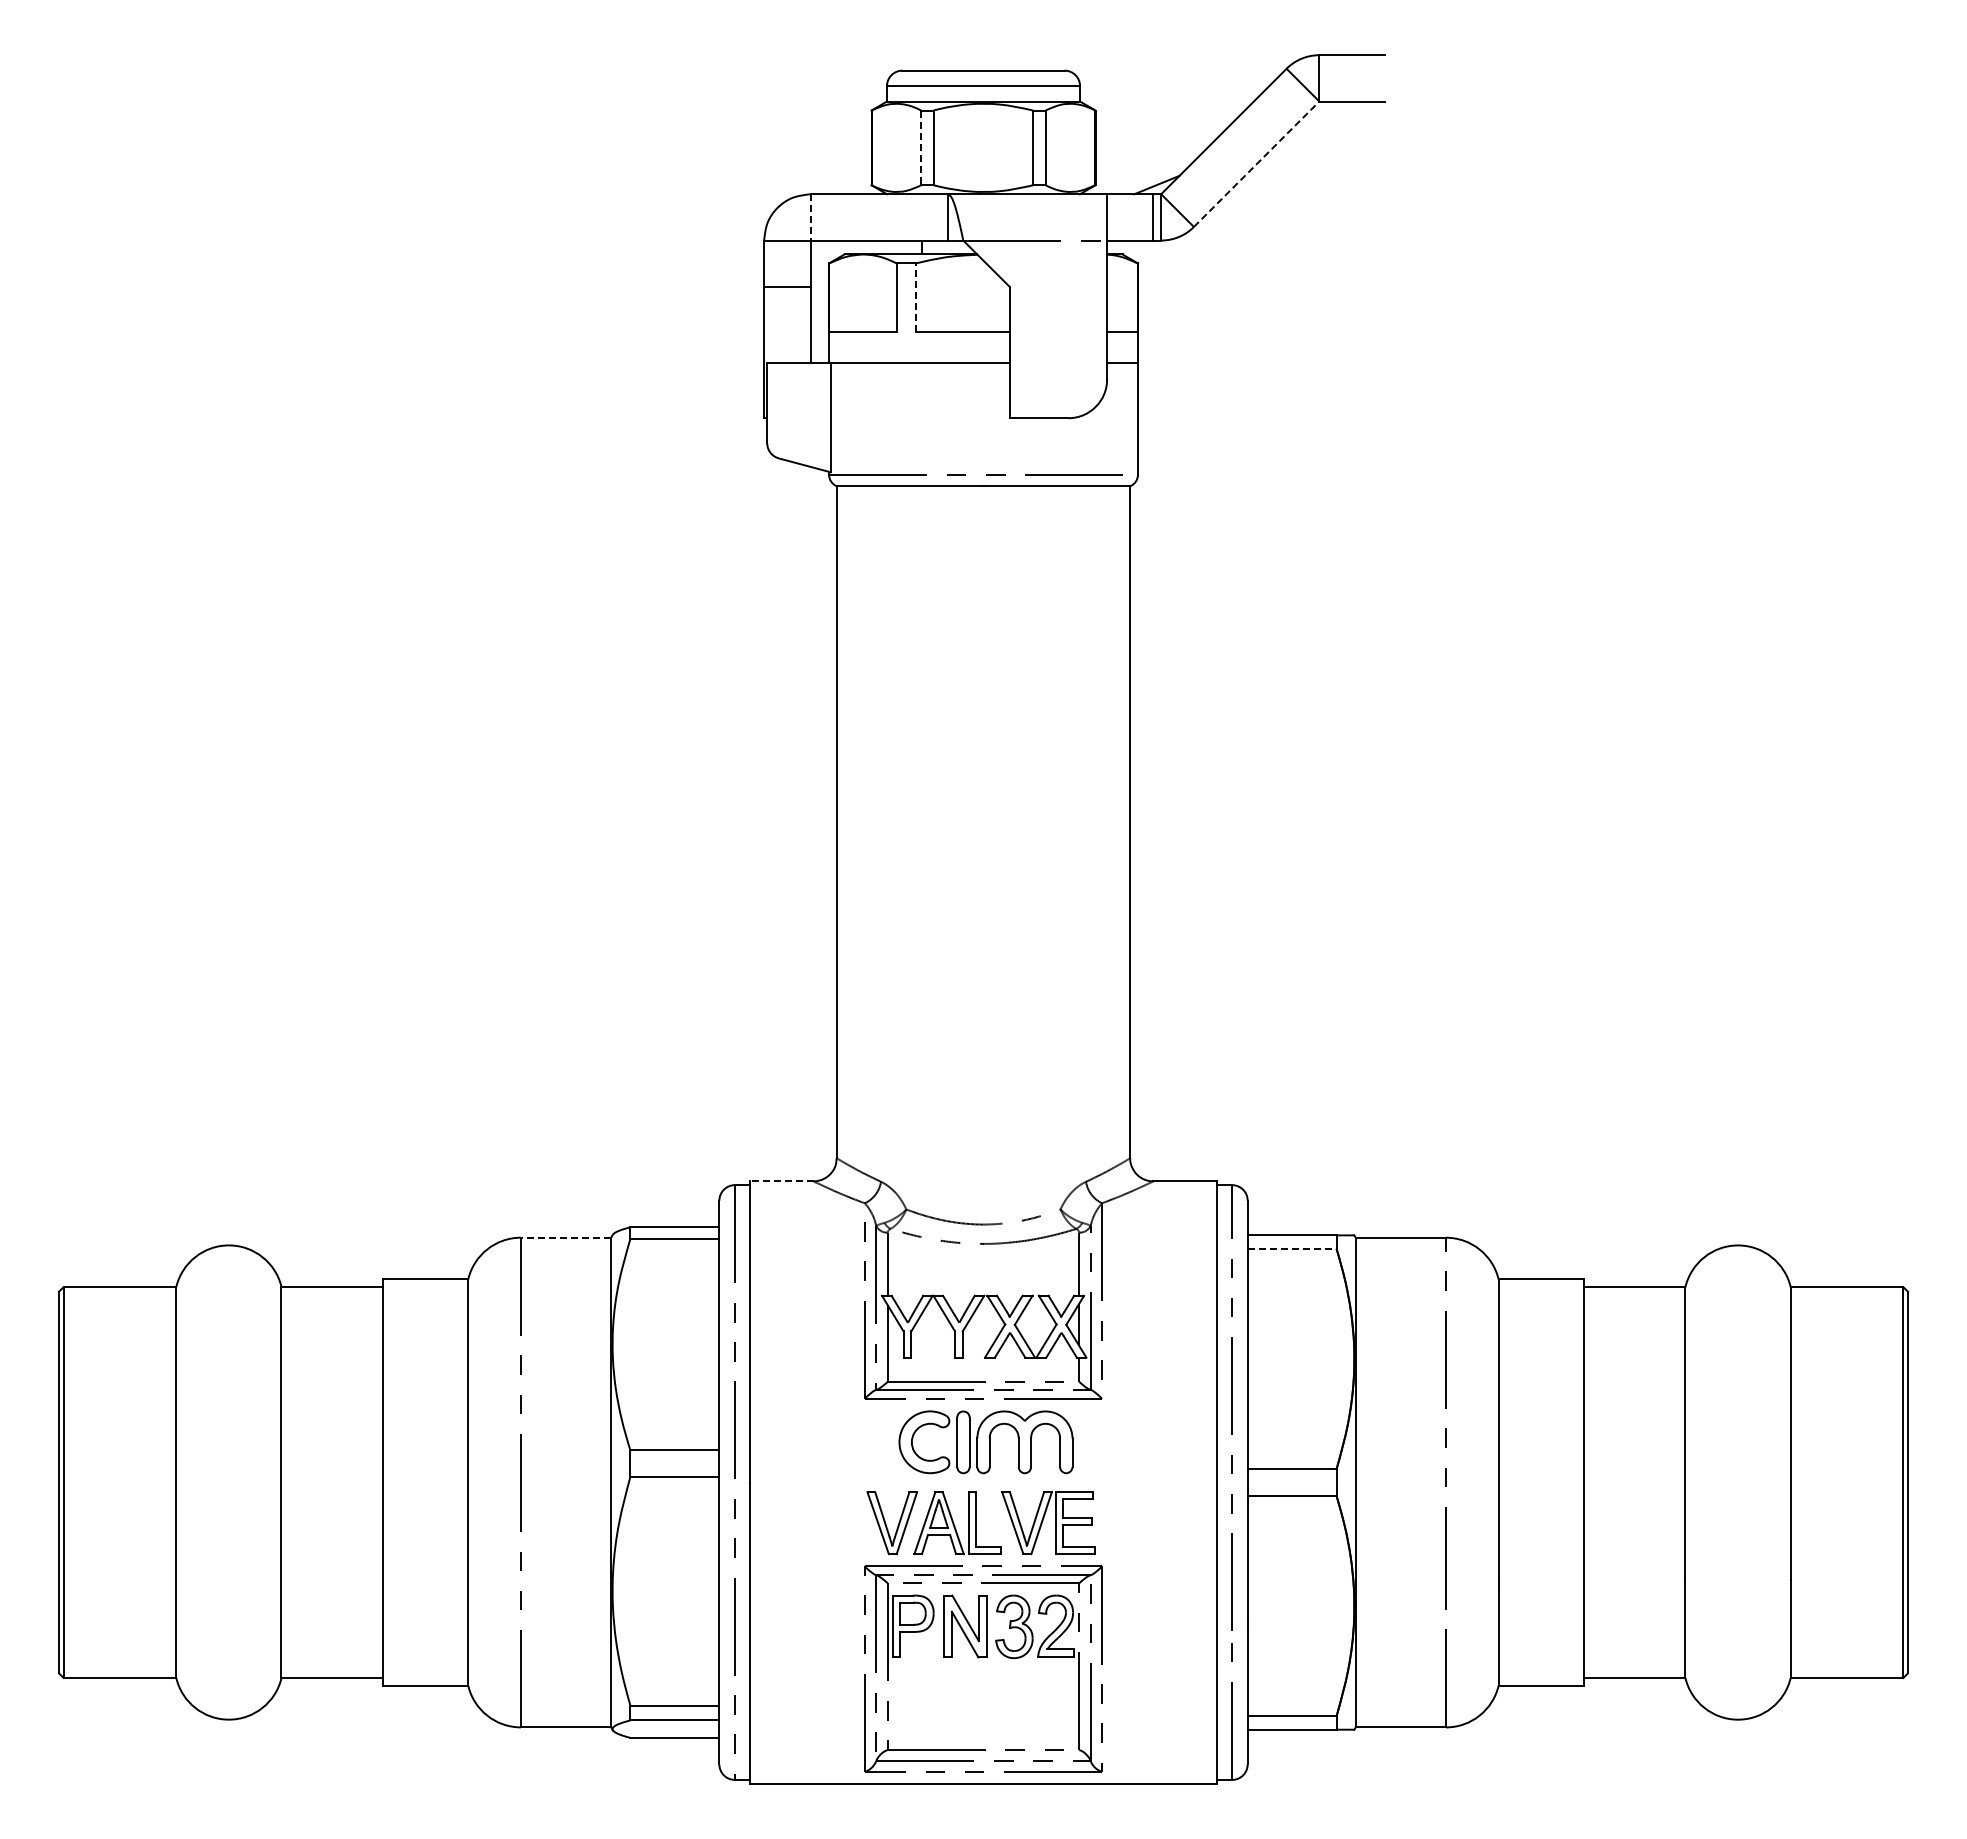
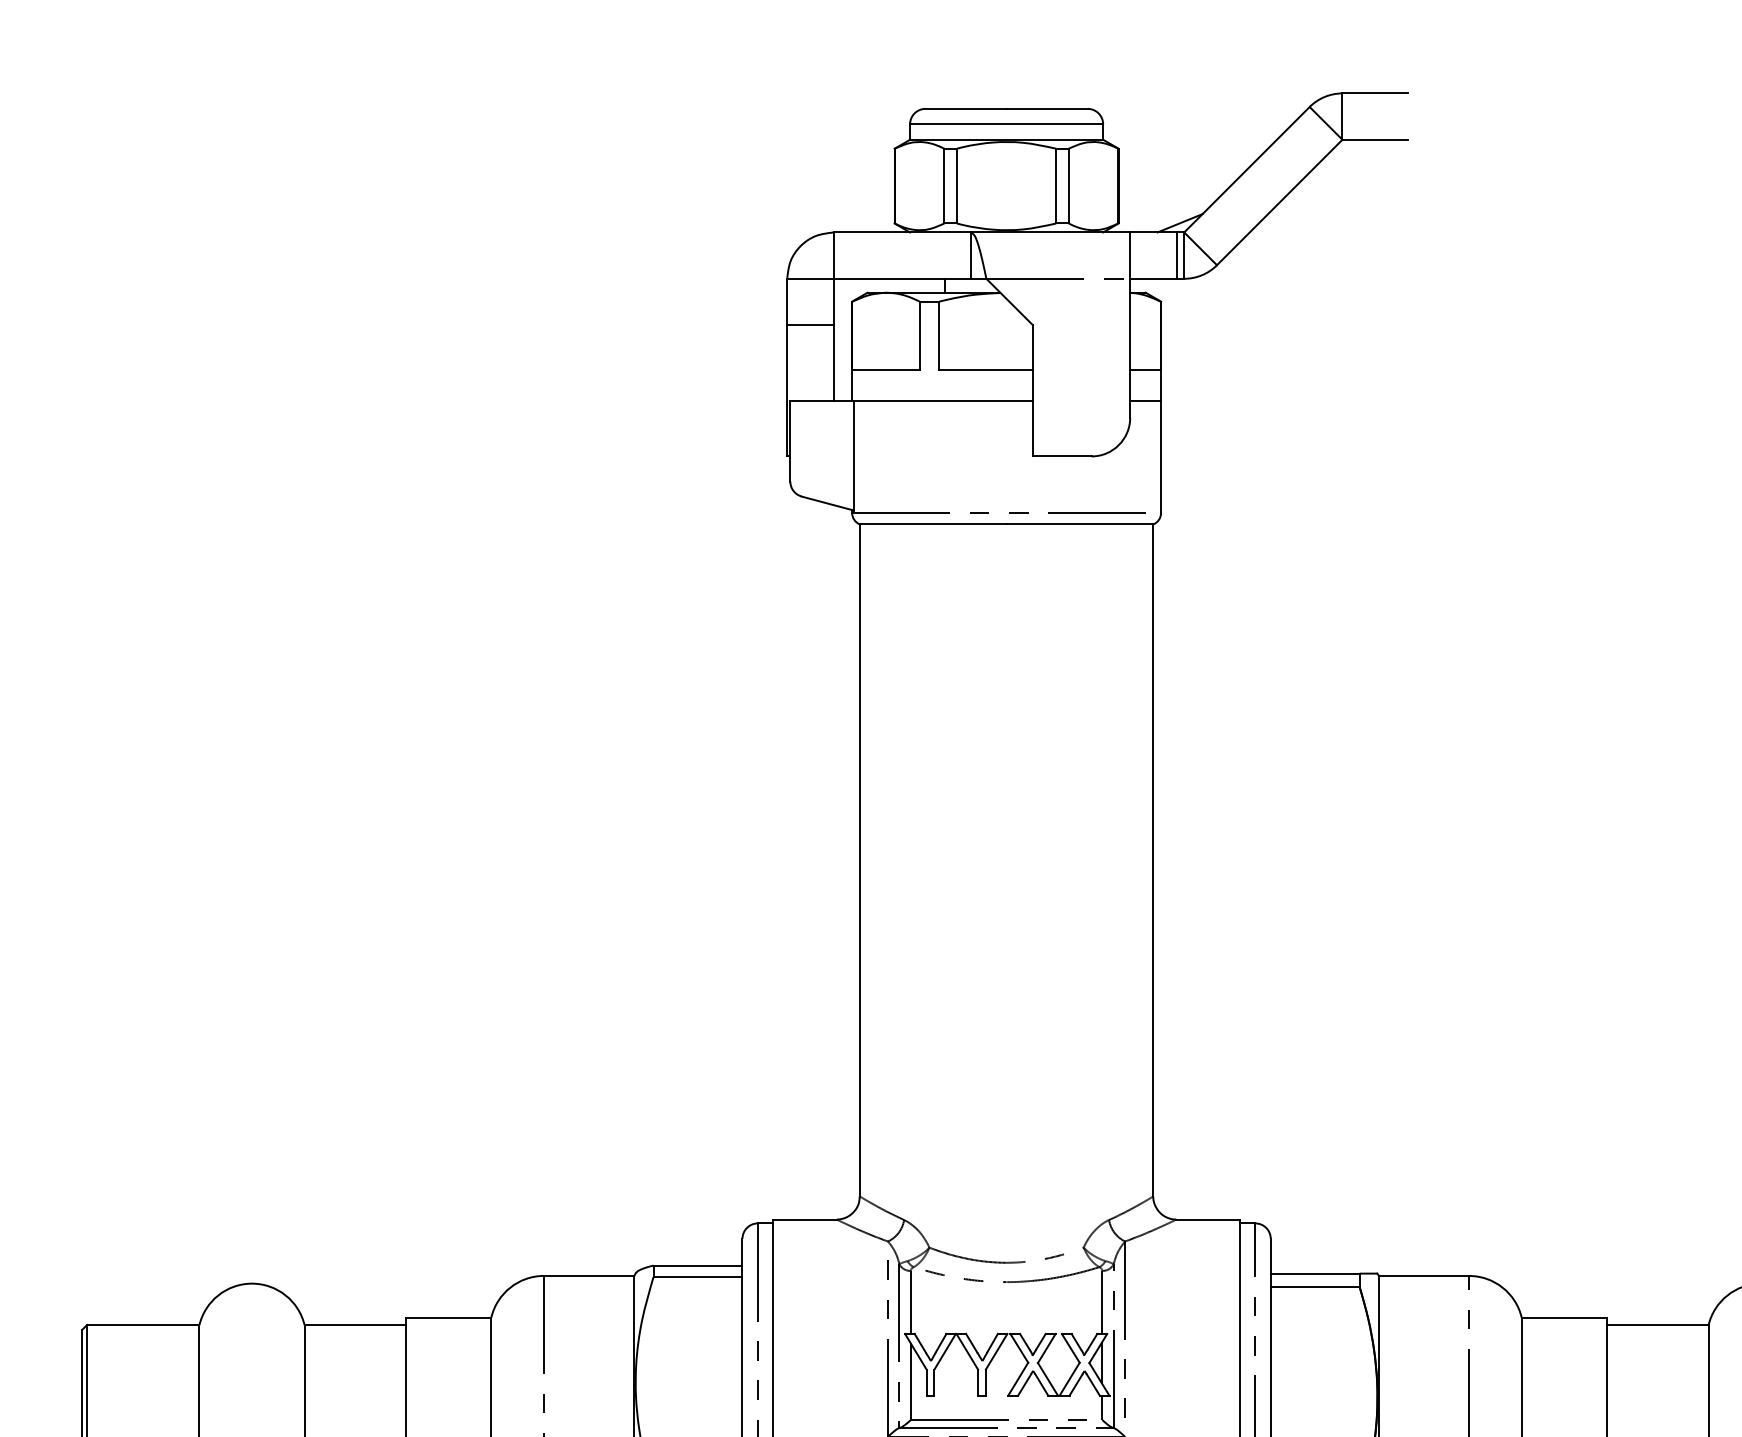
line: (921, 148) -> (944, 186), dashed -> solid
line: (1256, 164) -> (1279, 202), dashed -> solid
line: (810, 217) -> (833, 255), dashed -> solid
line: (916, 297) -> (939, 335), dashed -> solid
line: (782, 1181) -> (805, 1219), dashed -> solid
line: (565, 1237) -> (588, 1275), dashed -> solid
line: (1292, 1248) -> (1315, 1286), dashed -> solid

